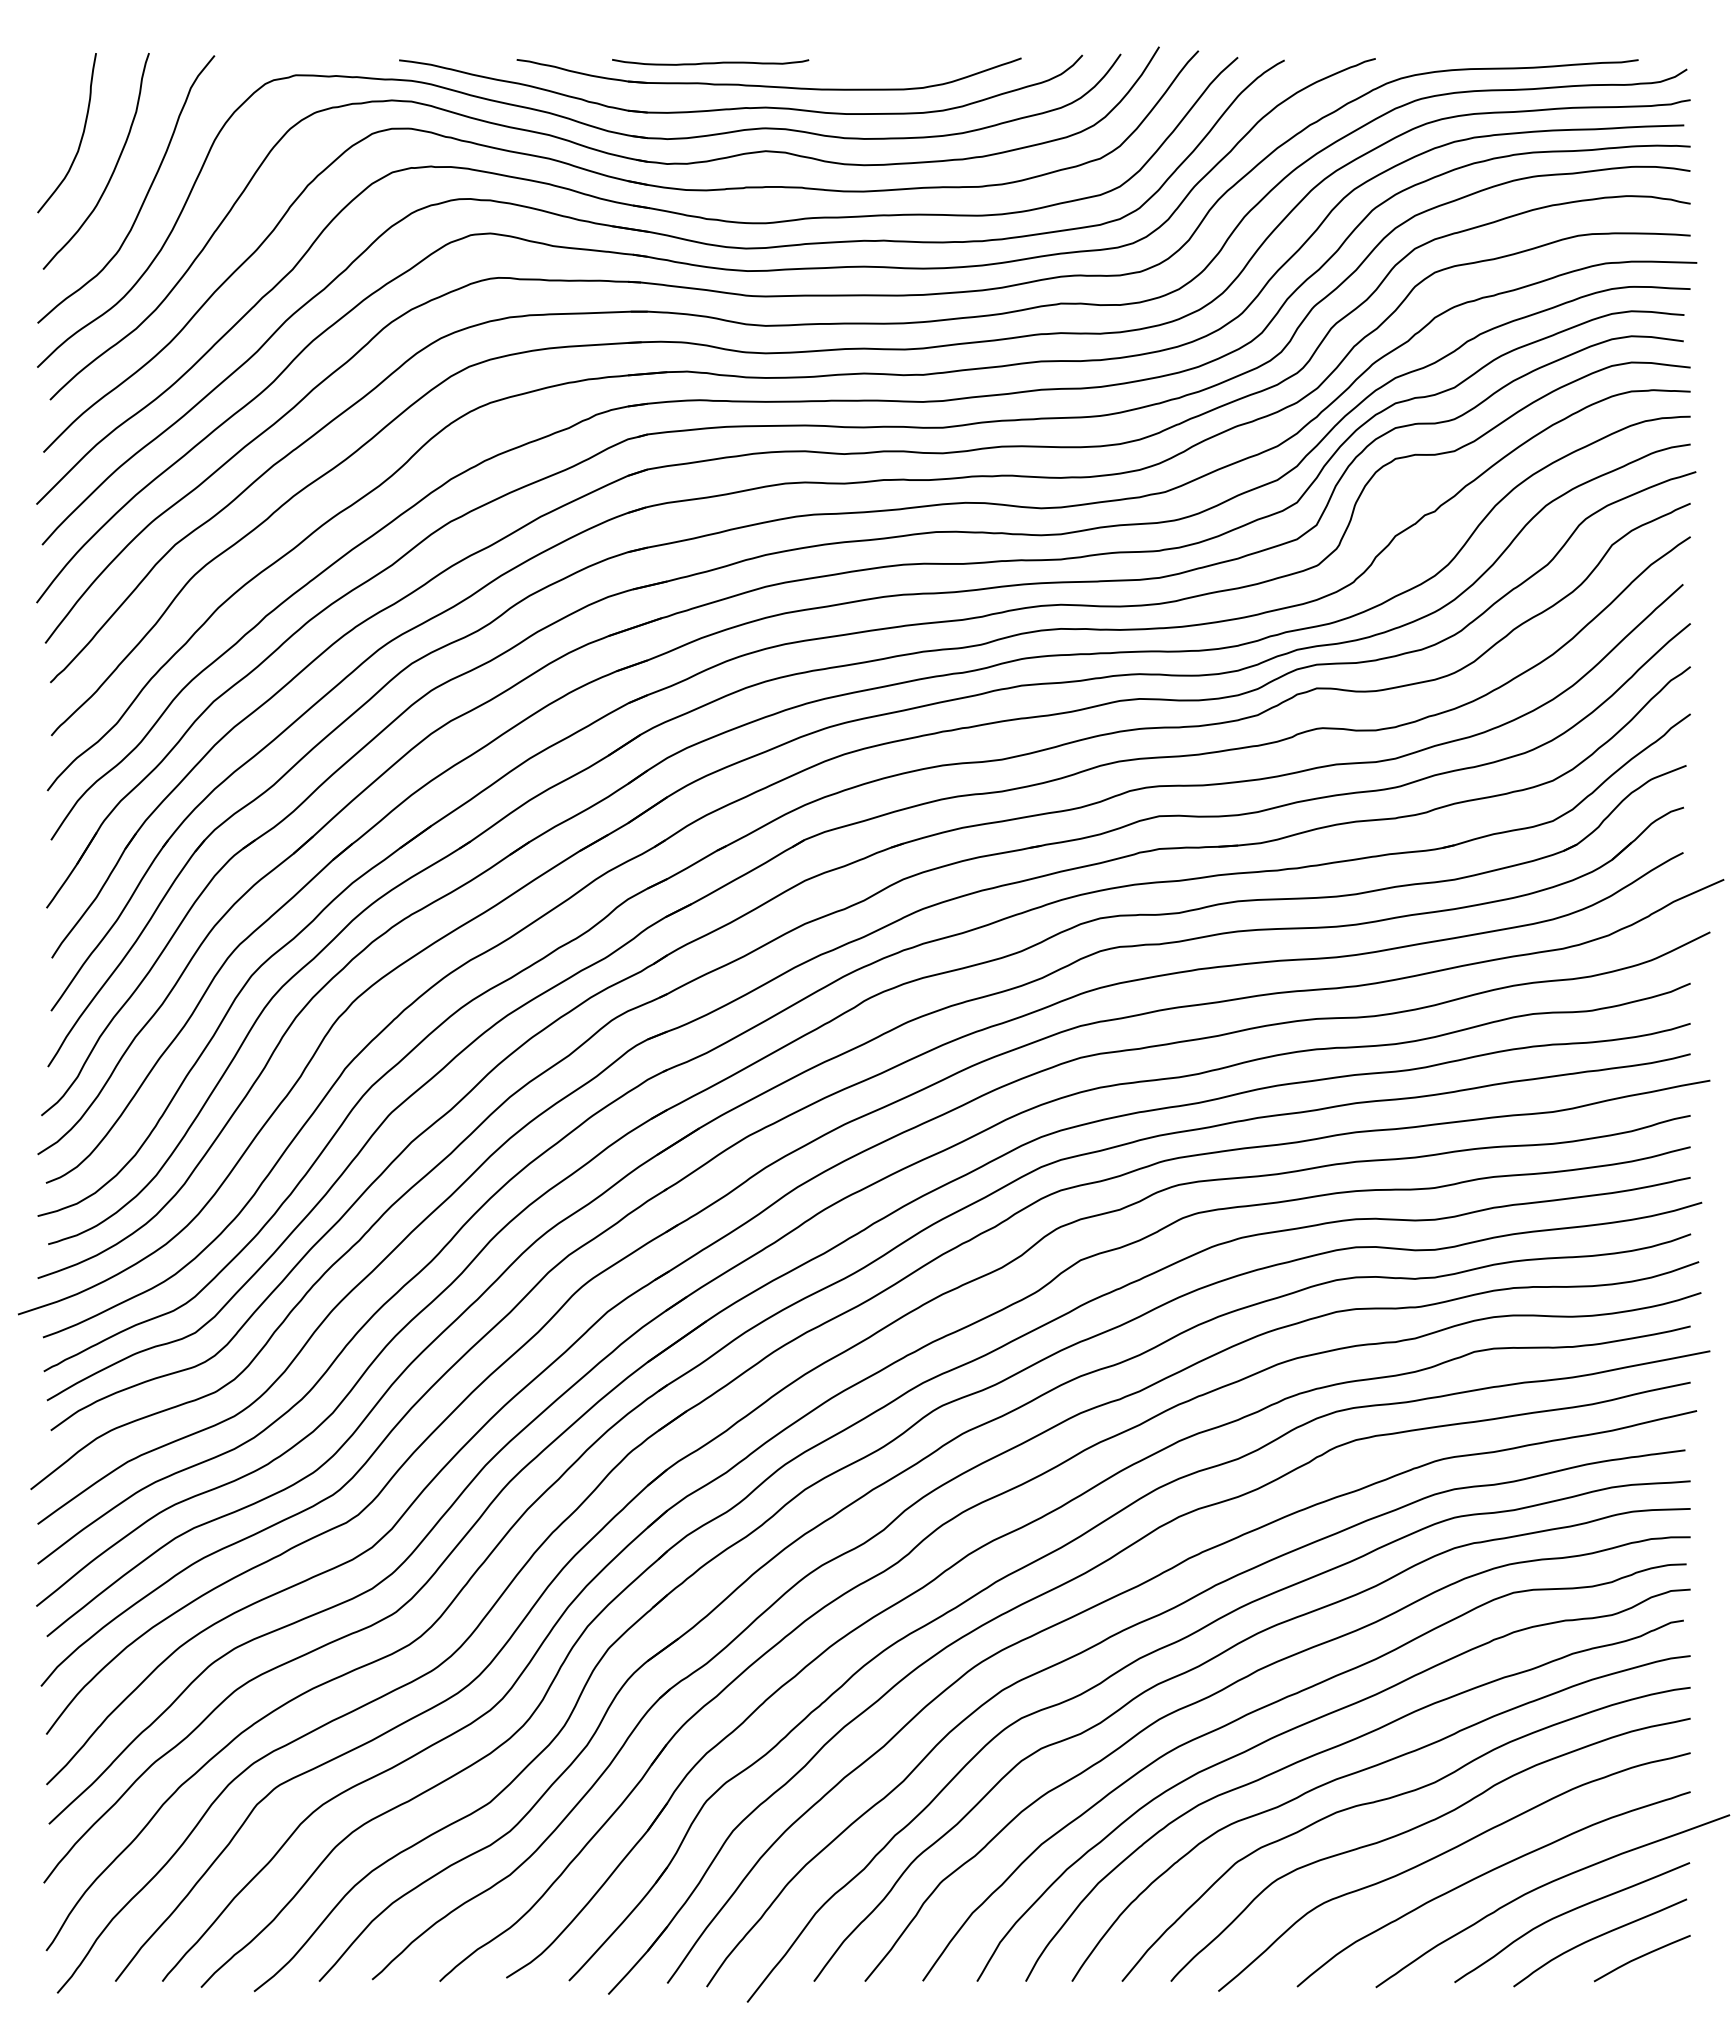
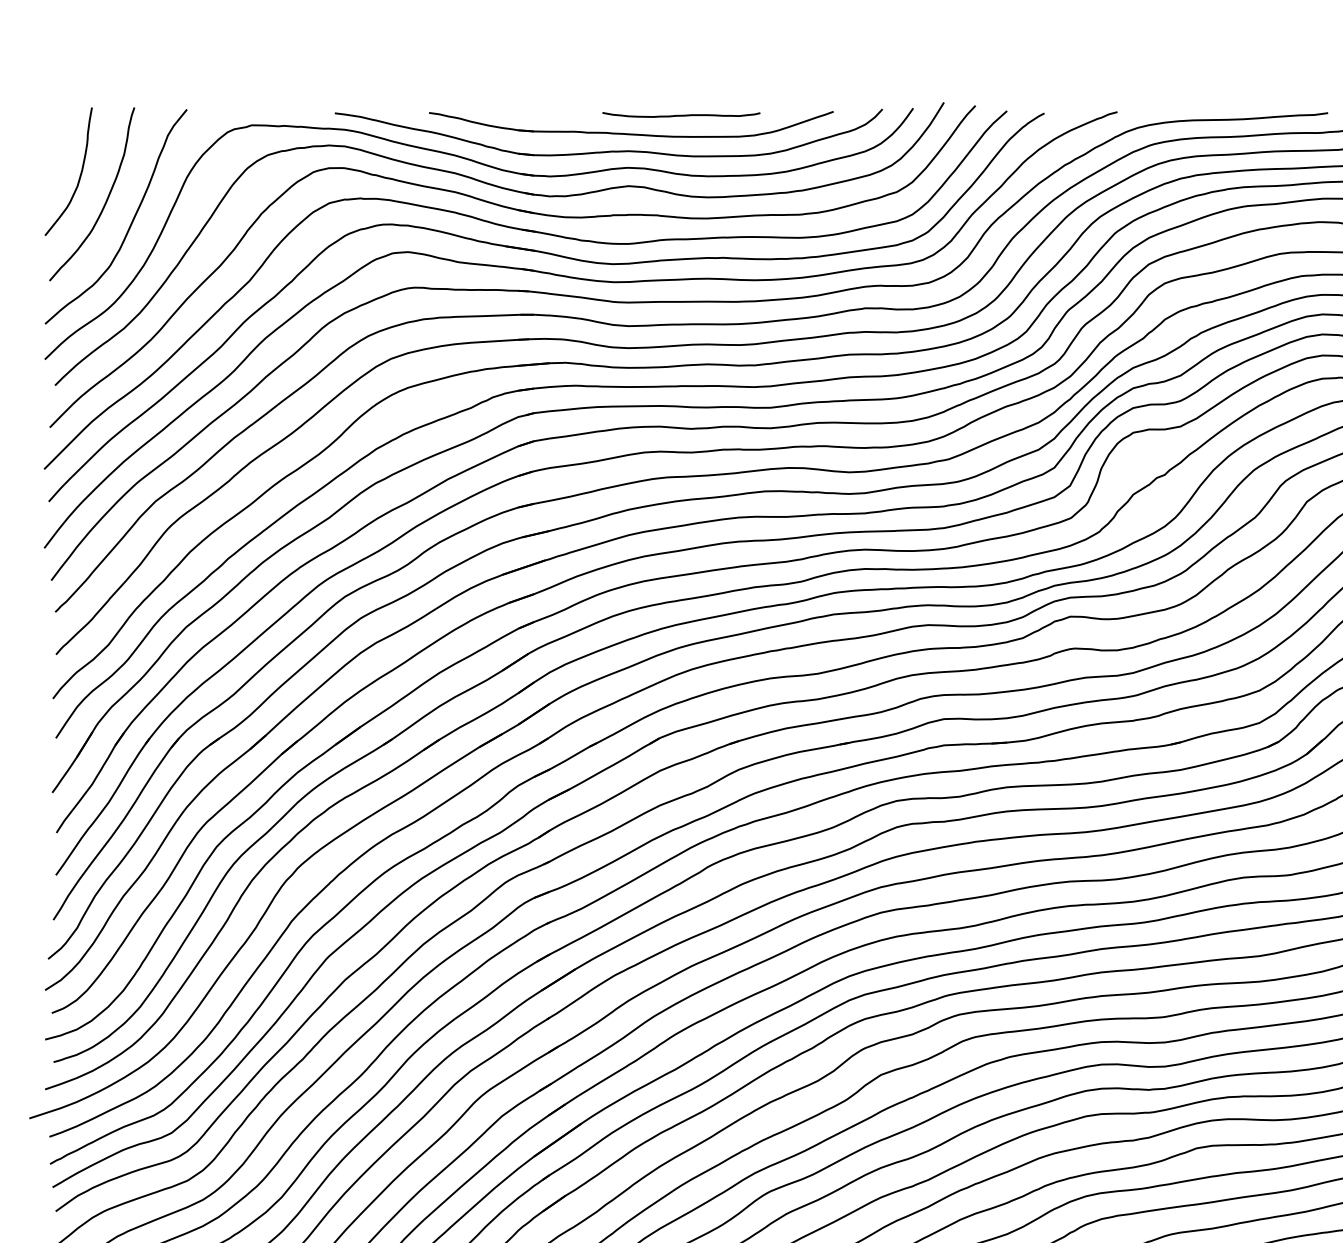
curve: (710, 62) -> (681, 115), moved

